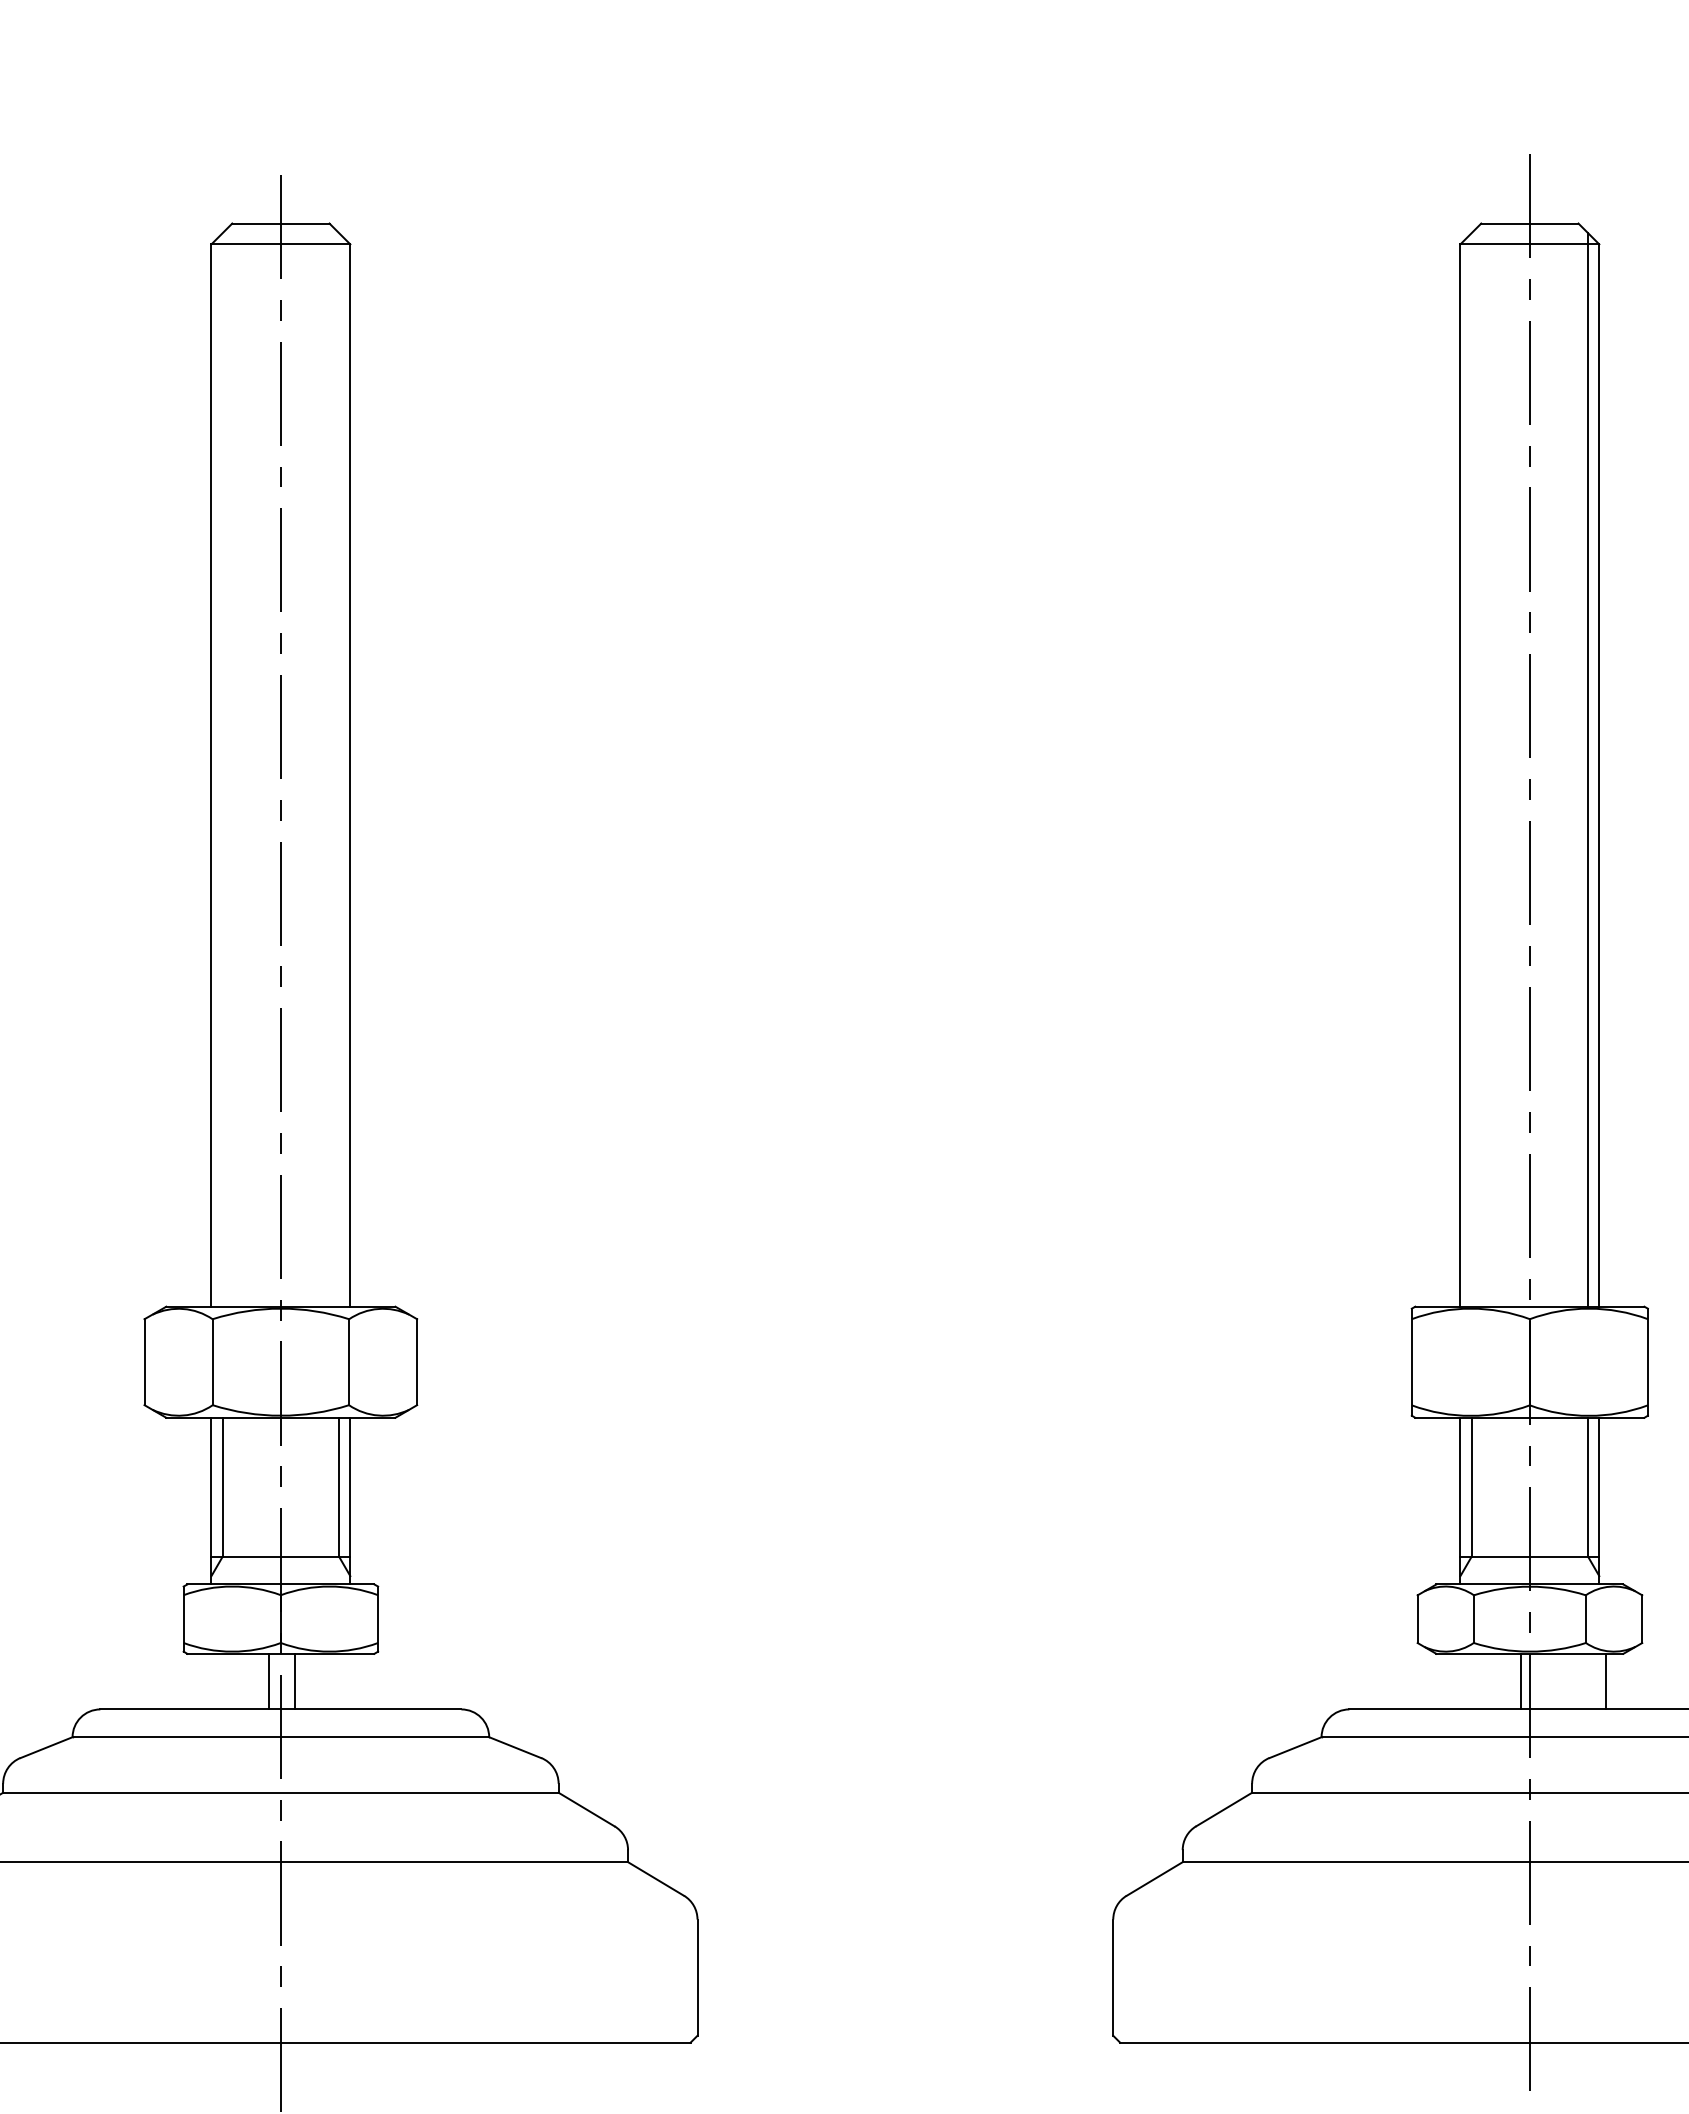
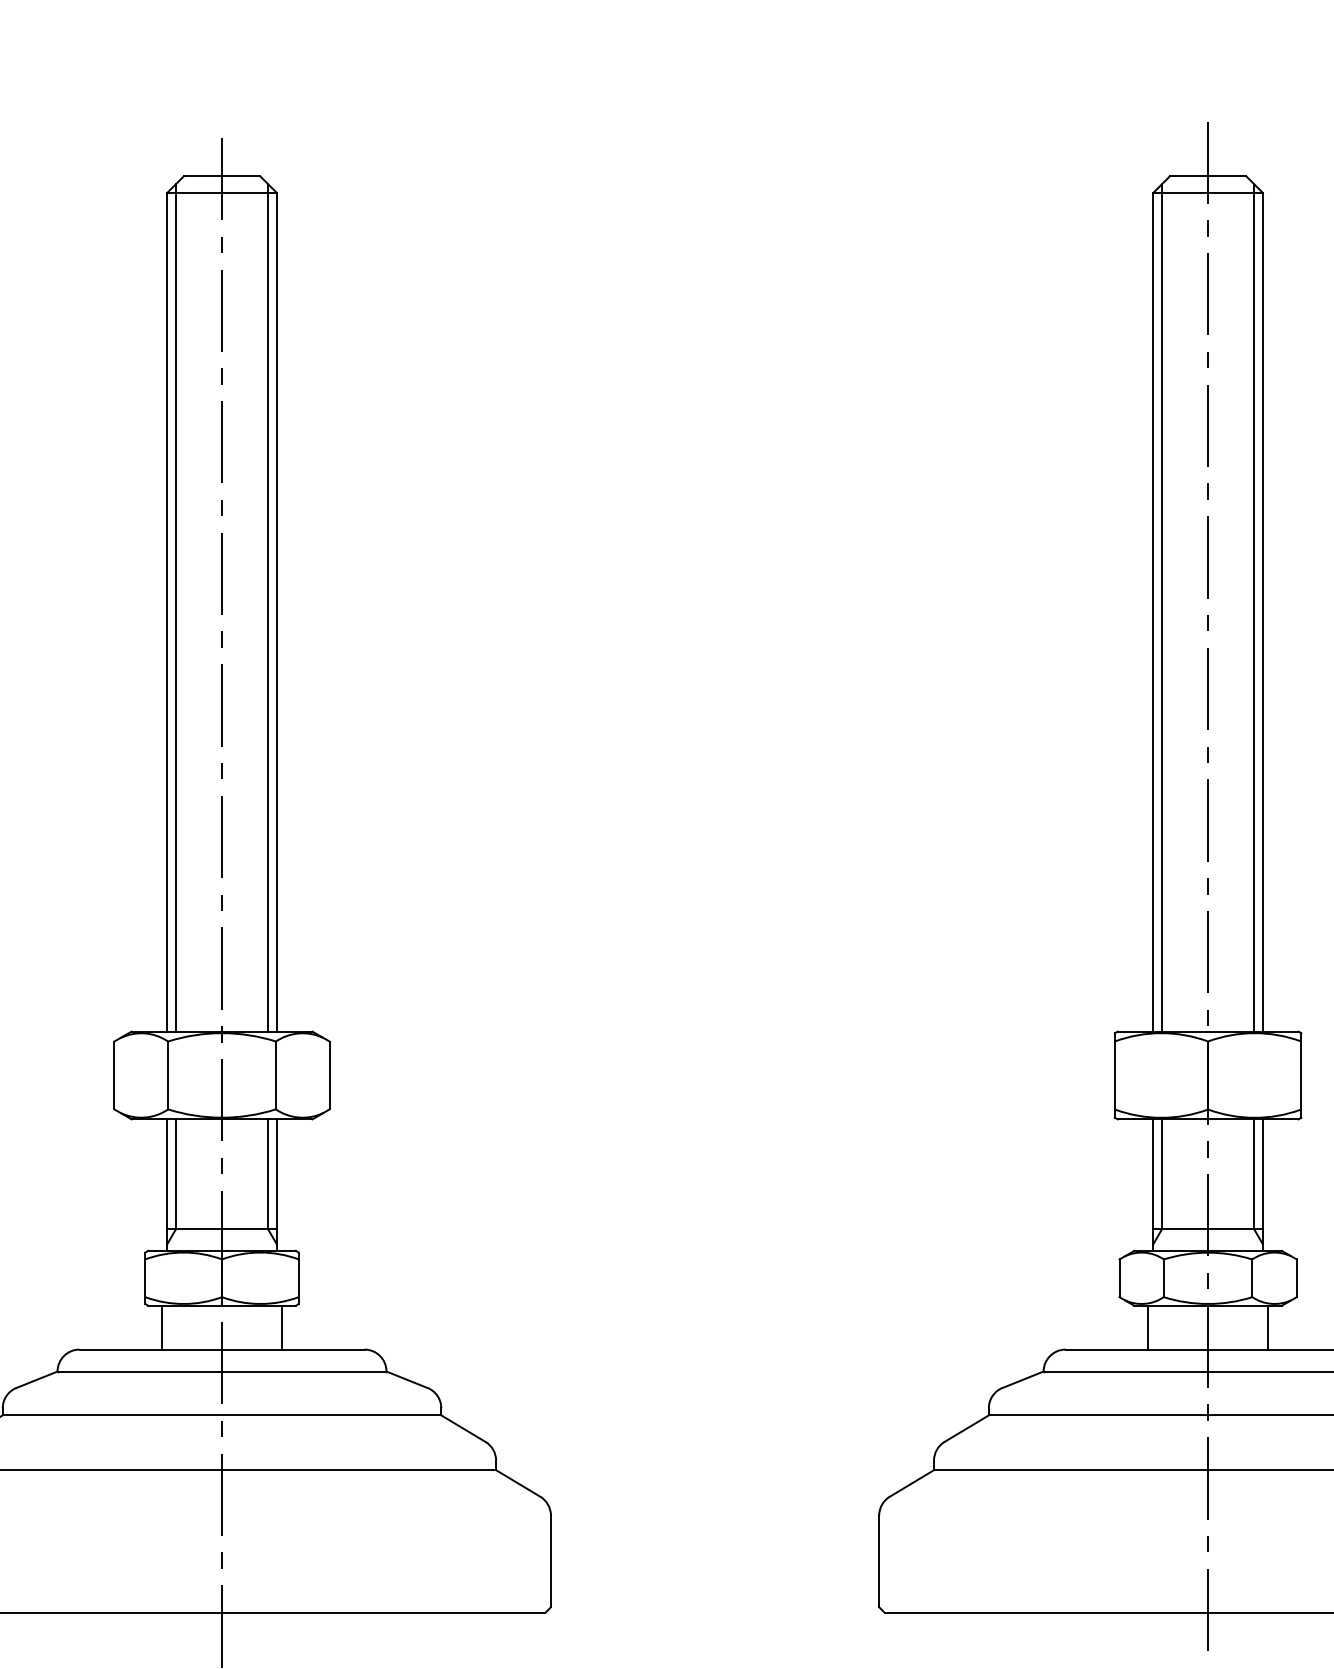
line: (222, 769) -> (175, 607), added
line: (339, 769) -> (268, 607), added
line: (1471, 769) -> (1162, 607), added
line: (268, 1681) -> (161, 1327), moved
line: (295, 1681) -> (282, 1327), moved
line: (1520, 1681) -> (1147, 1327), moved

